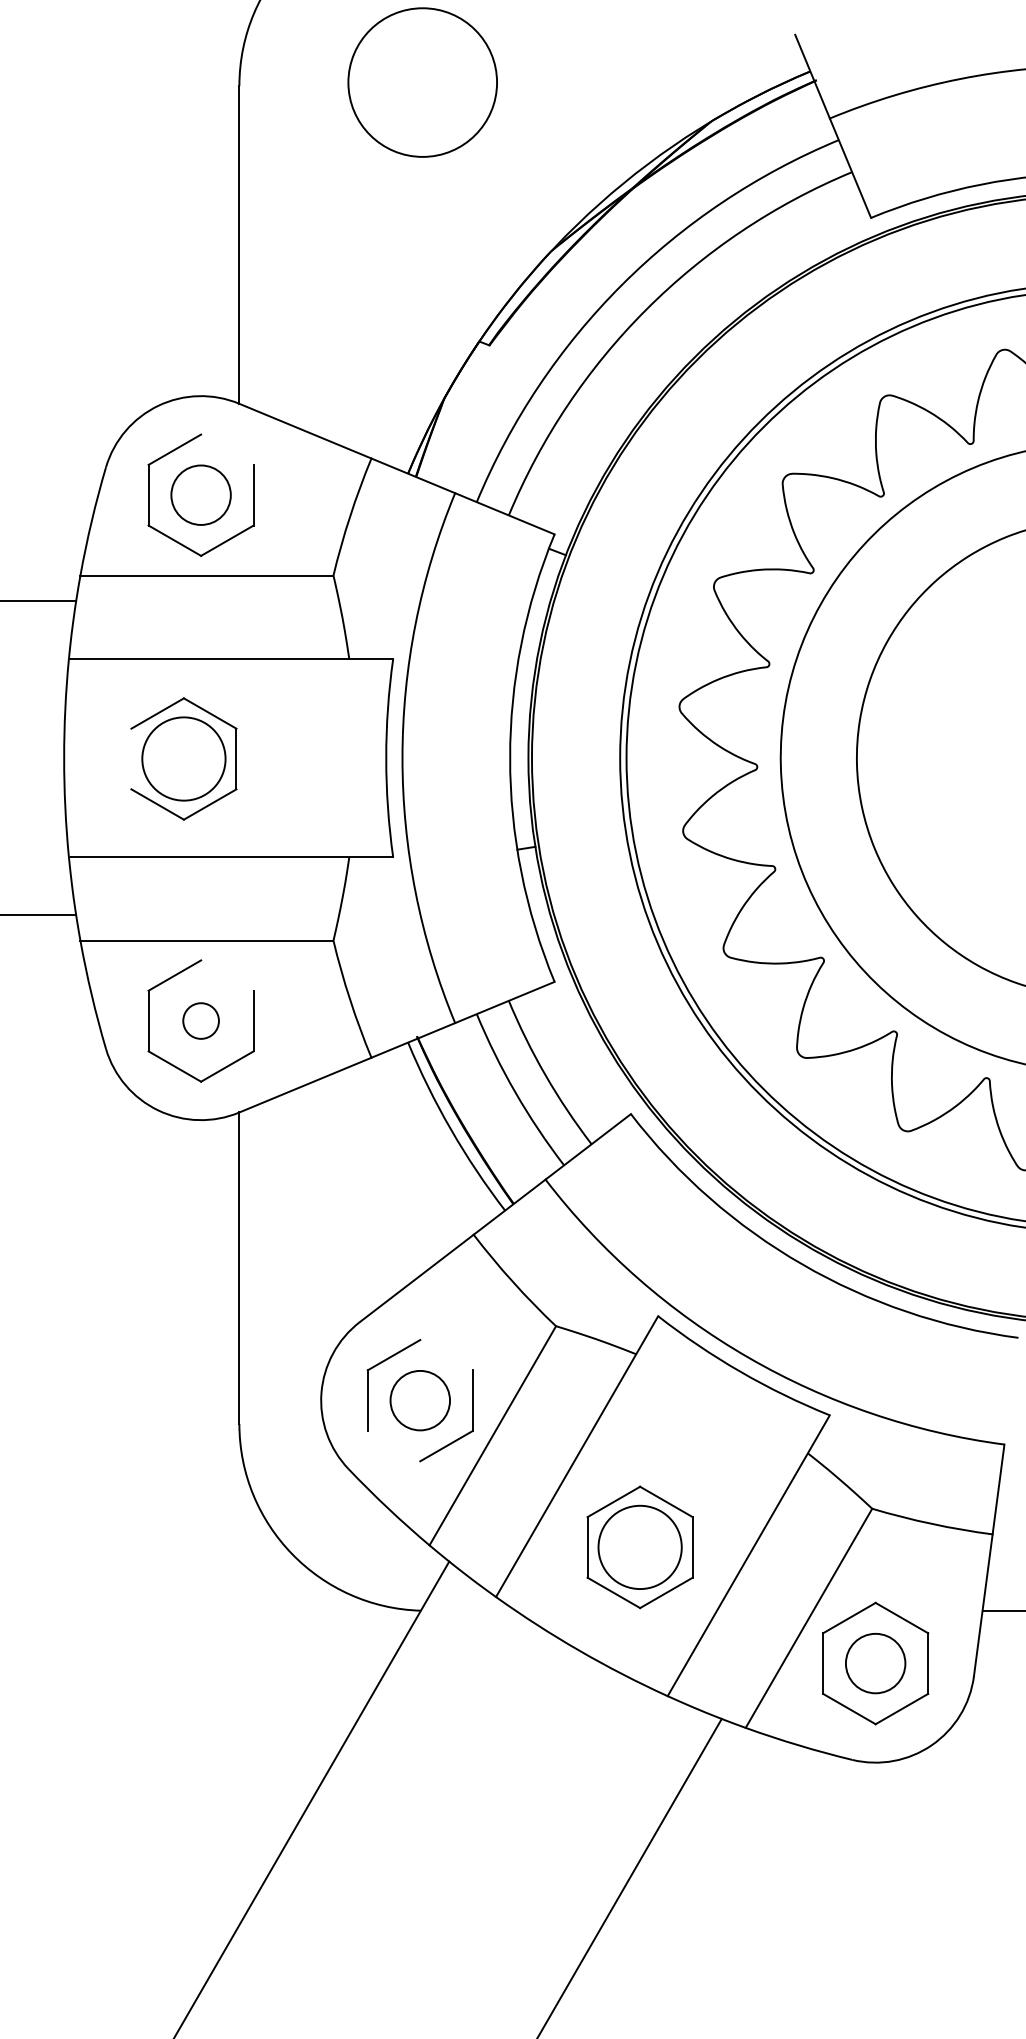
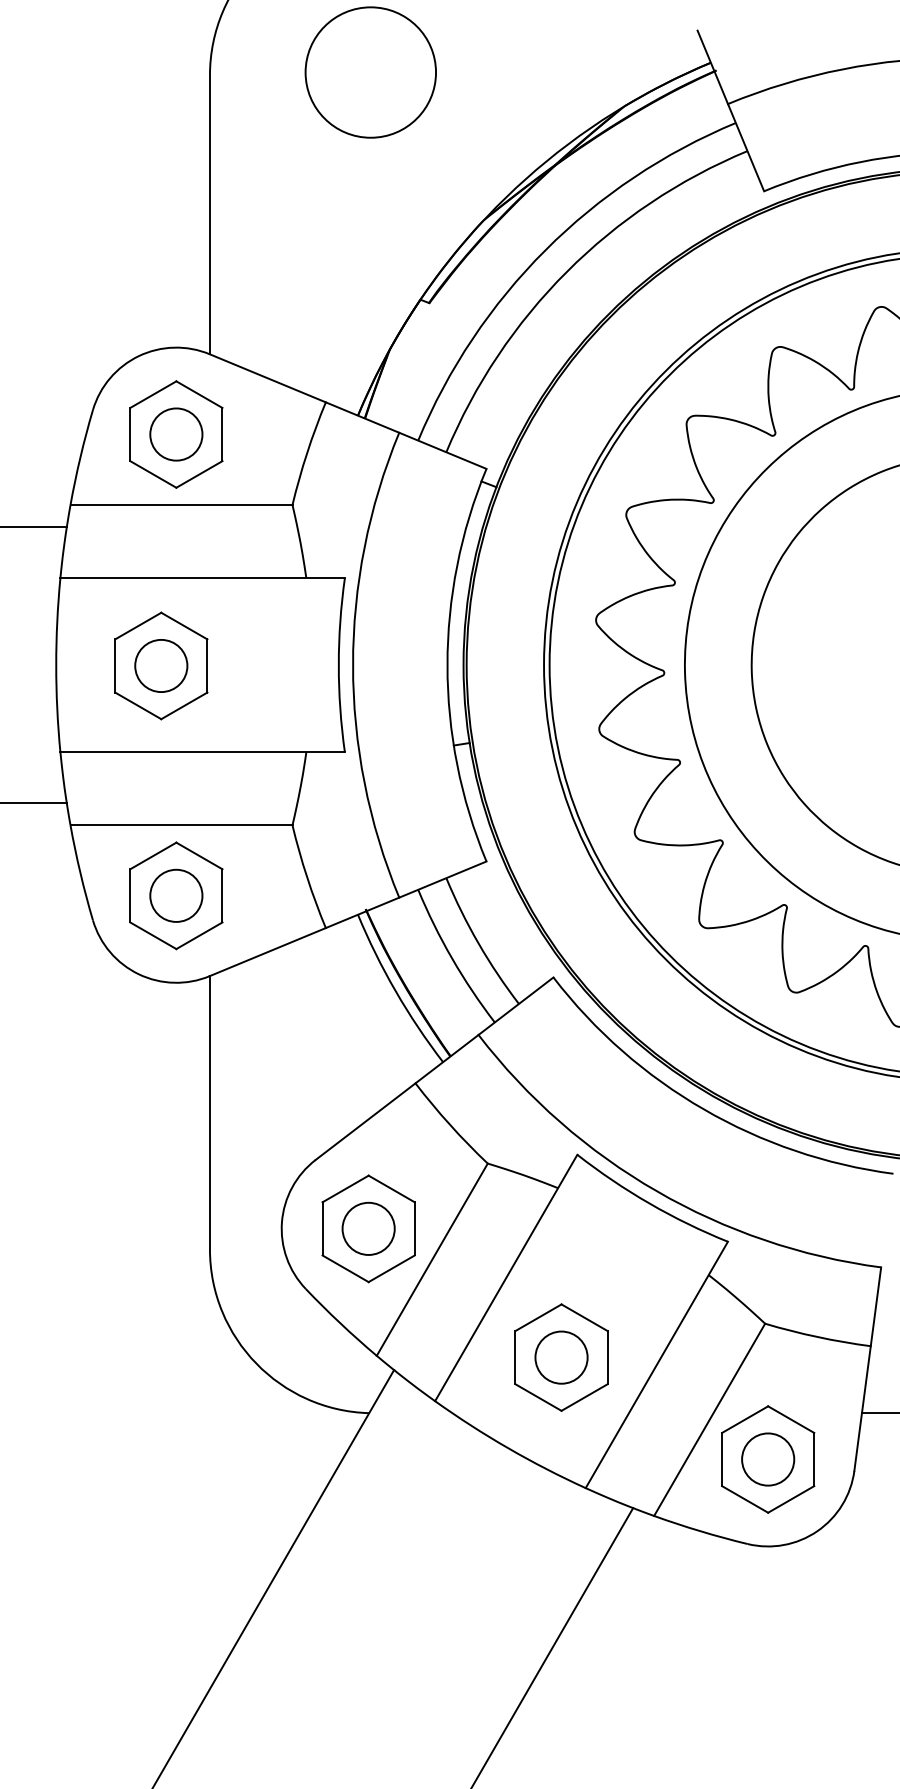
line: (227, 449) -> (199, 394), added
line: (131, 758) -> (115, 665), added
circle: (183, 758) -> (160, 665), size x0.71
line: (227, 975) -> (199, 855), added
circle: (200, 1020) -> (175, 895), size x1.67
line: (446, 1355) -> (391, 1189), added
line: (393, 1445) -> (345, 1268), added
circle: (639, 1547) -> (560, 1357), size x0.71

